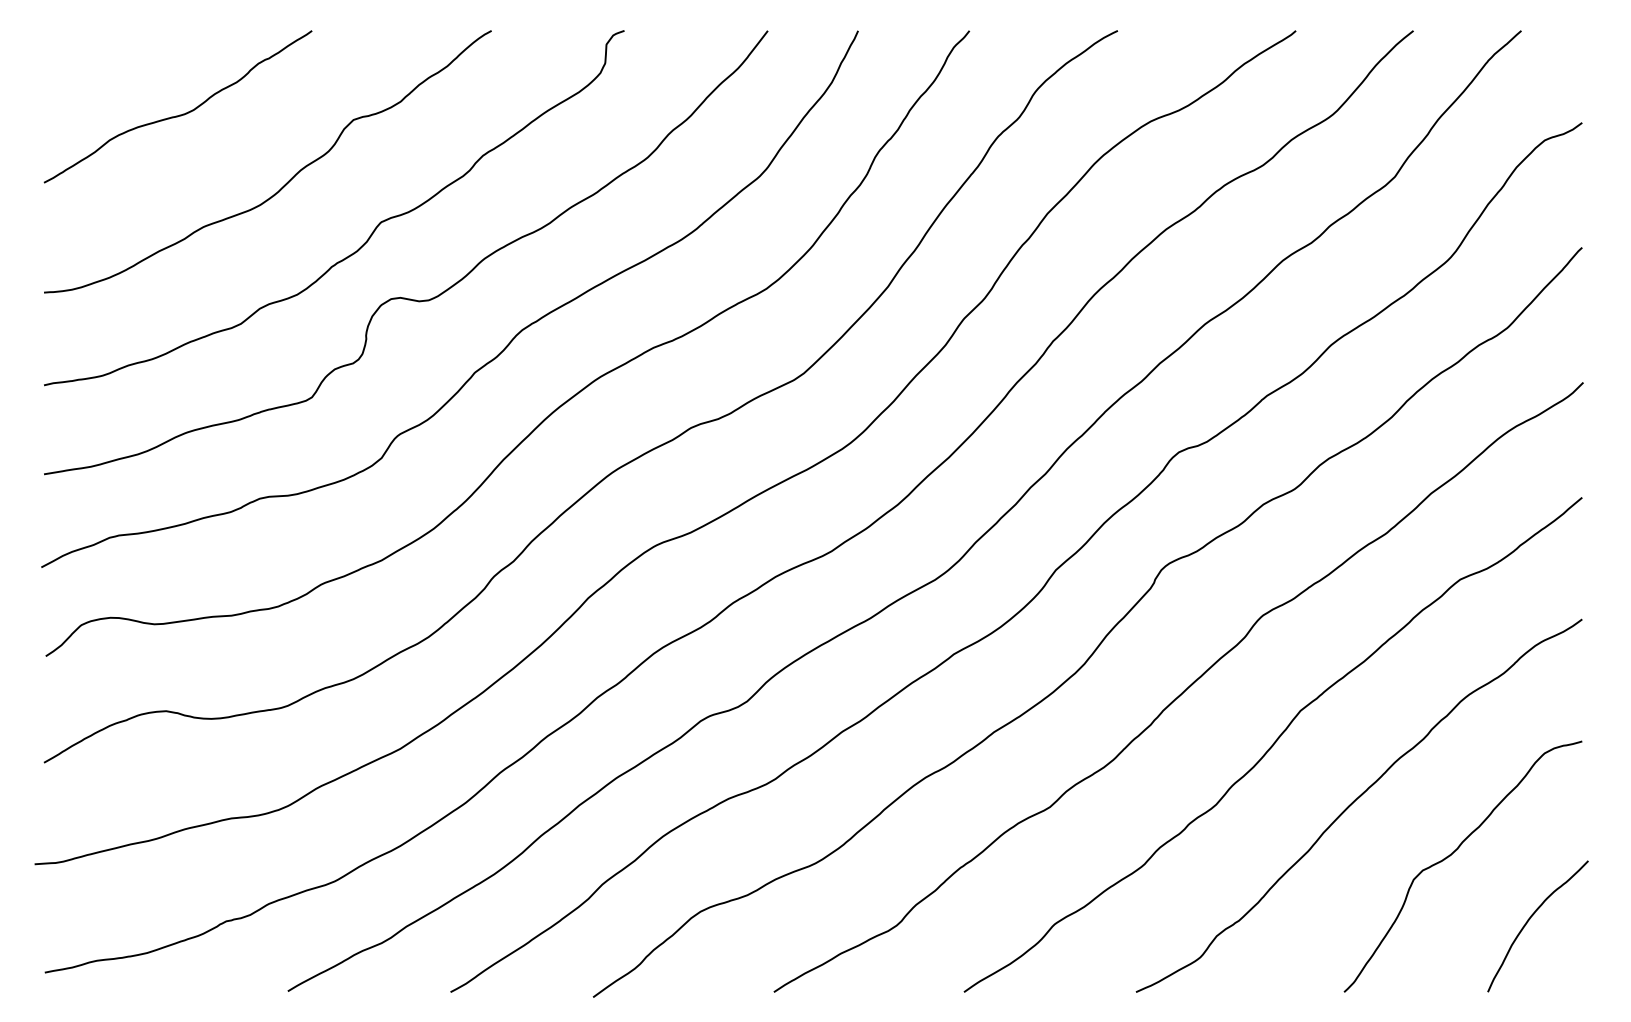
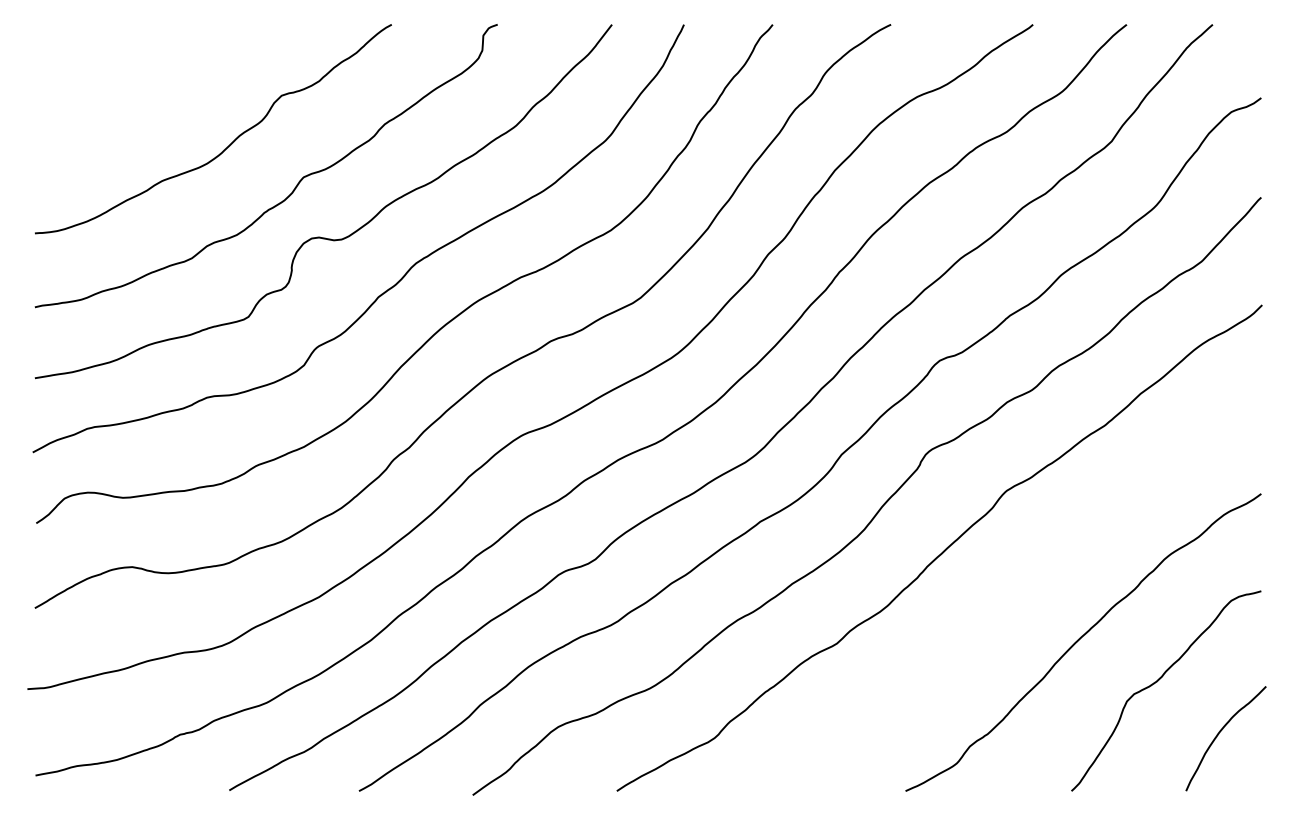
curve: (179, 114) -> (142, 91), removed
curve: (1272, 744) -> (1014, 593), removed

